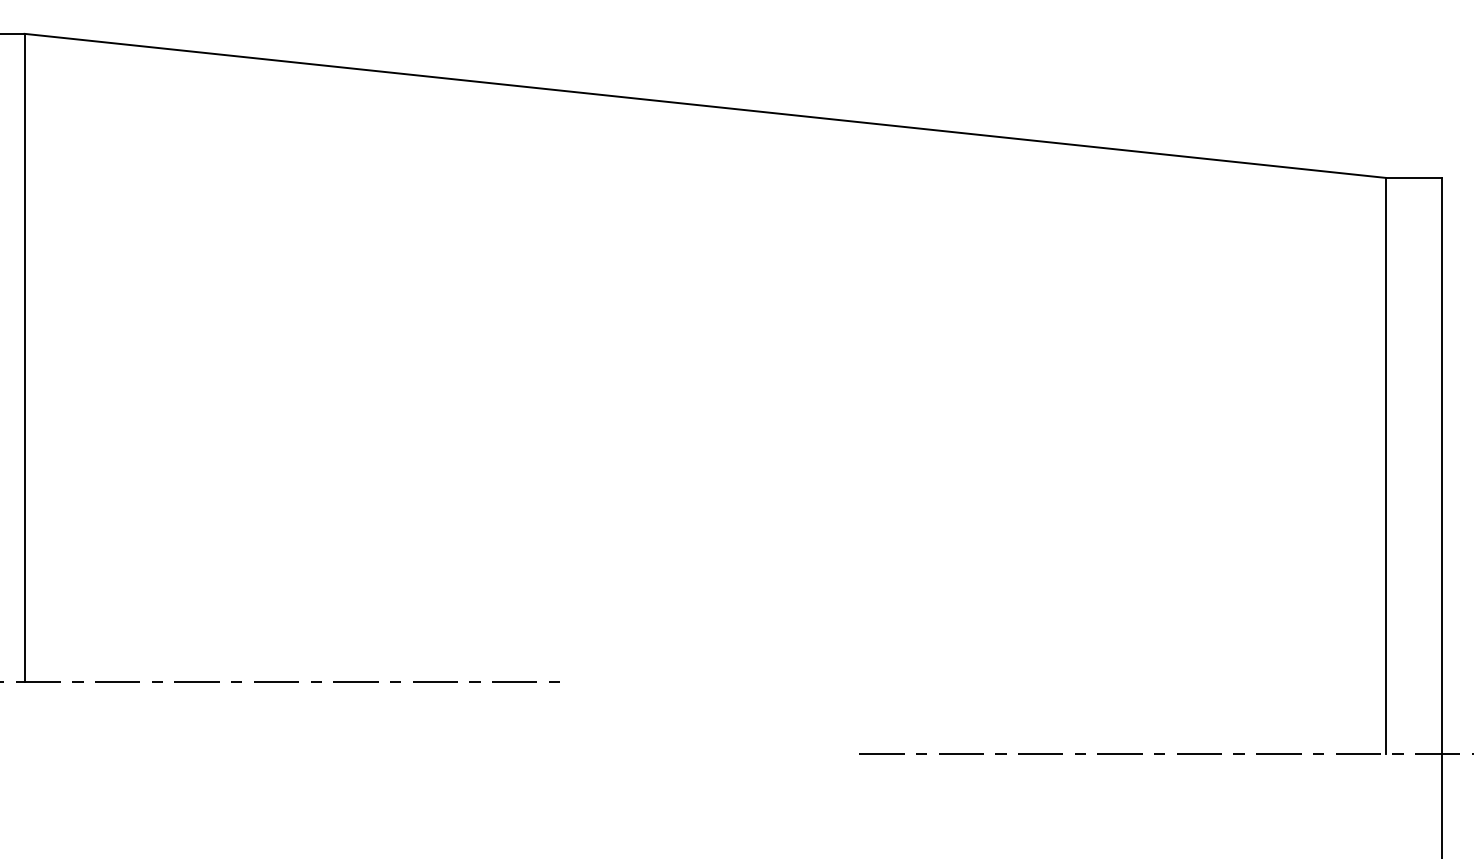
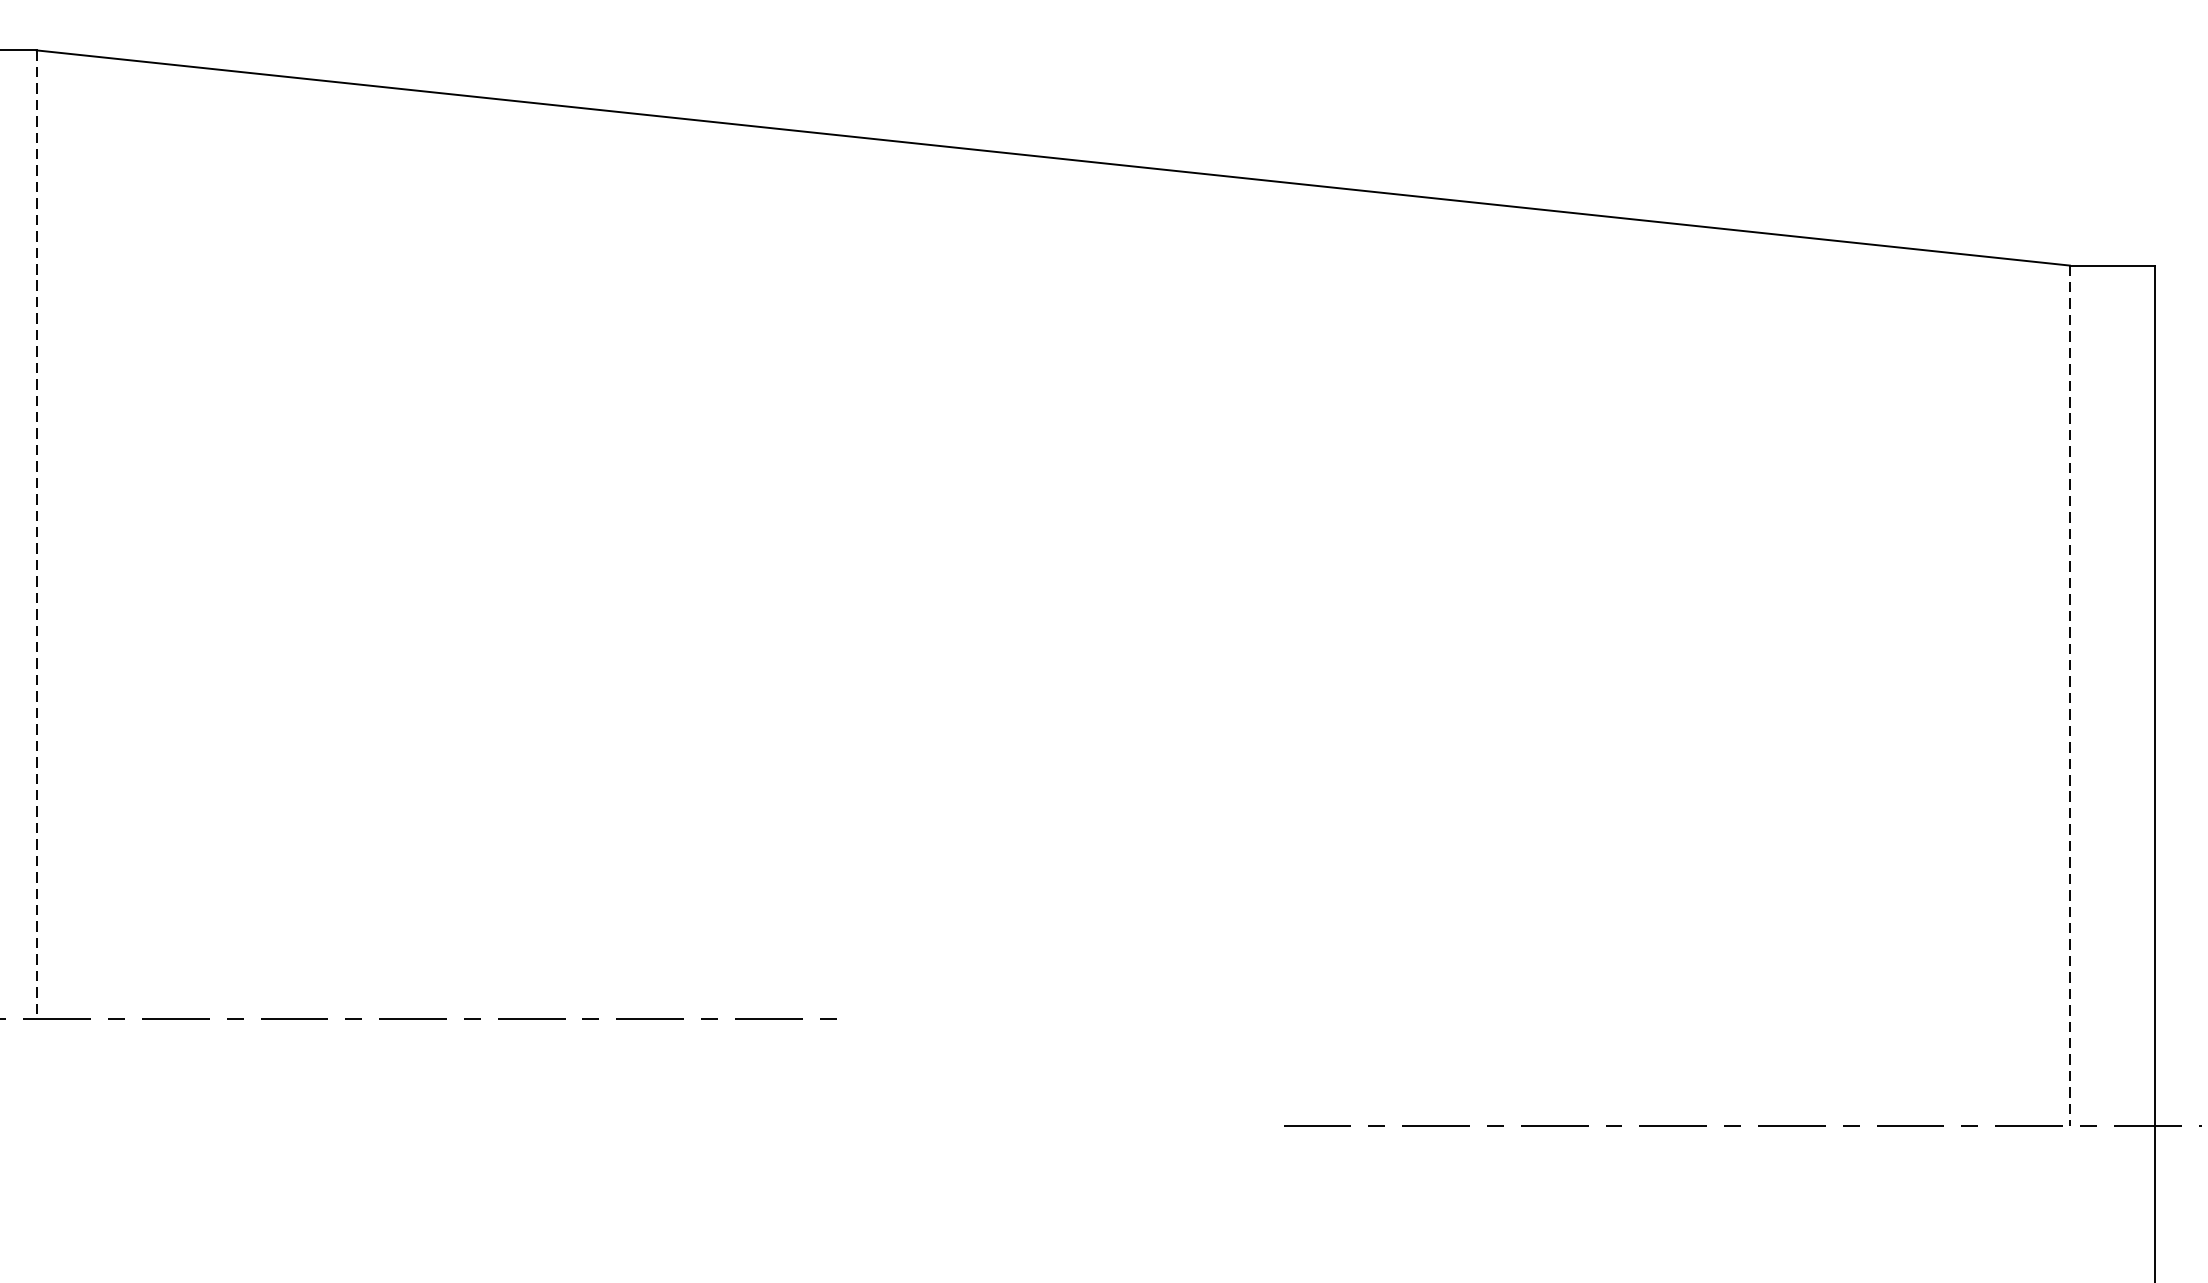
line: (24, 358) -> (36, 535), solid -> dashed
line: (1385, 466) -> (2069, 696), solid -> dashed

